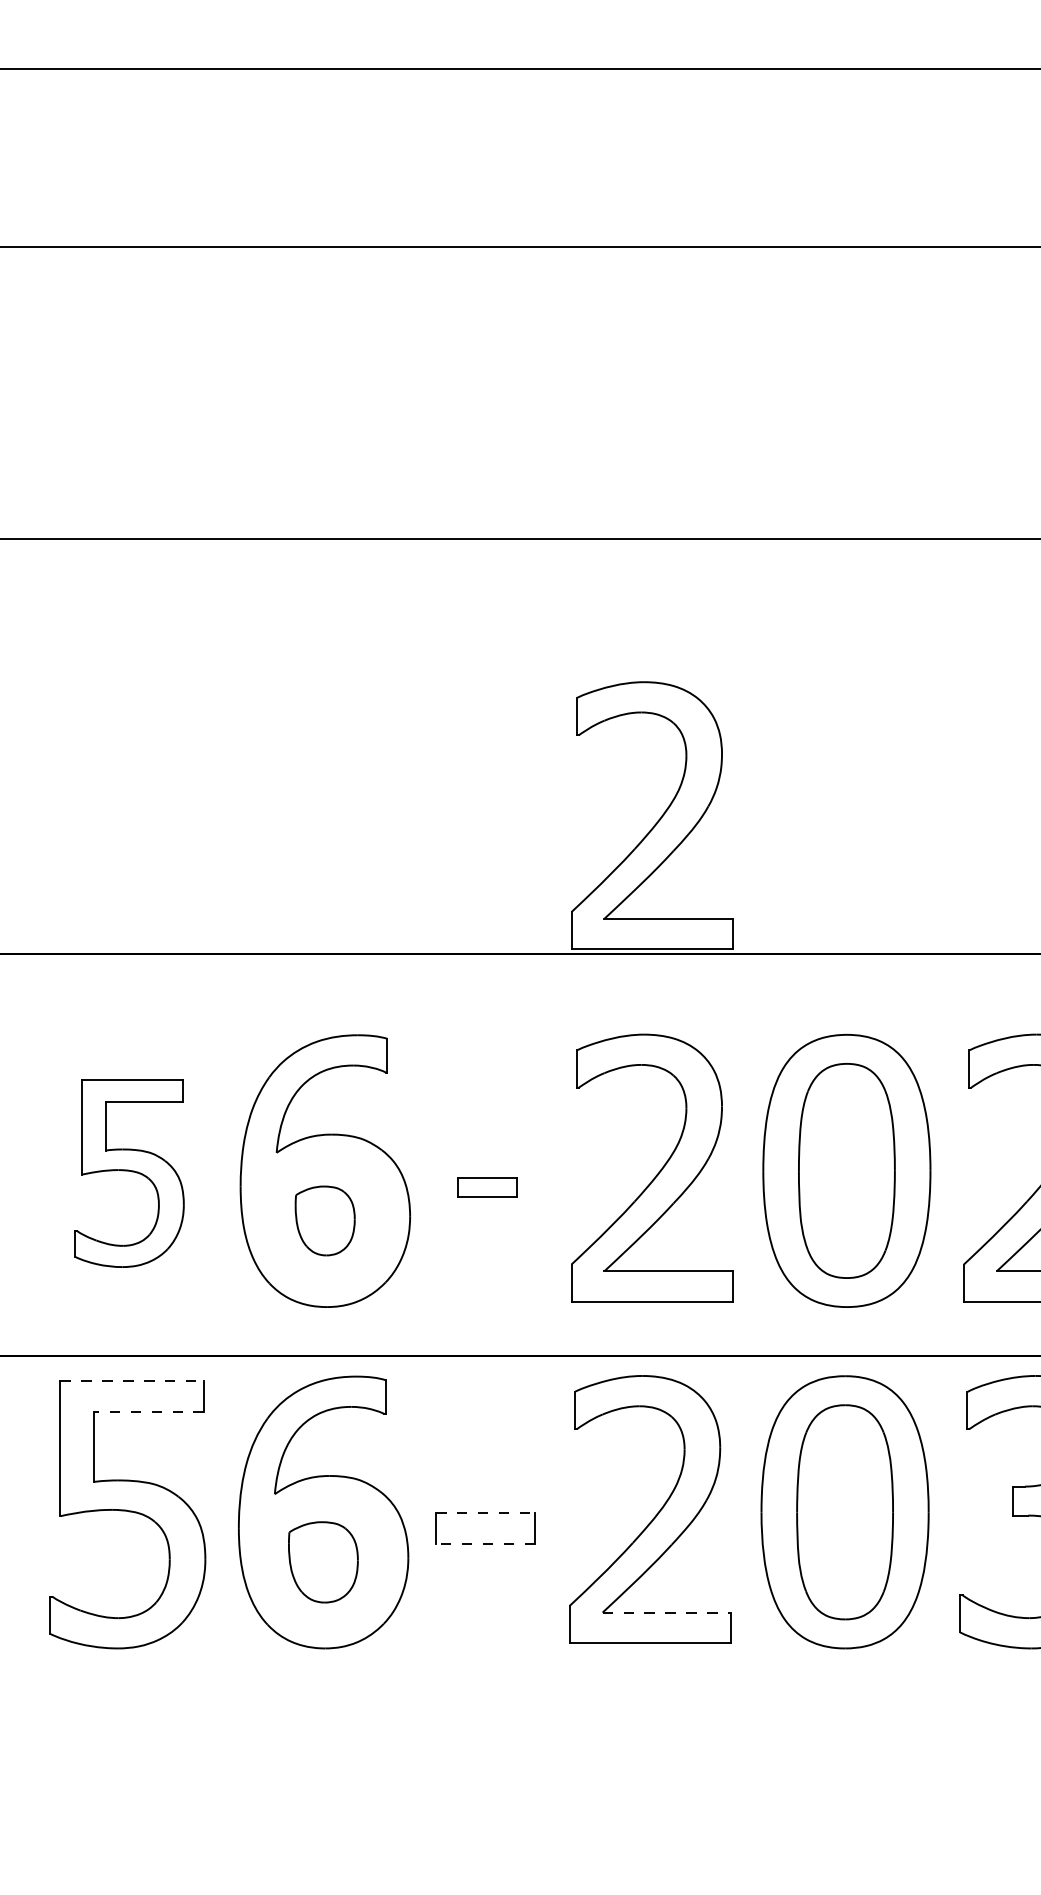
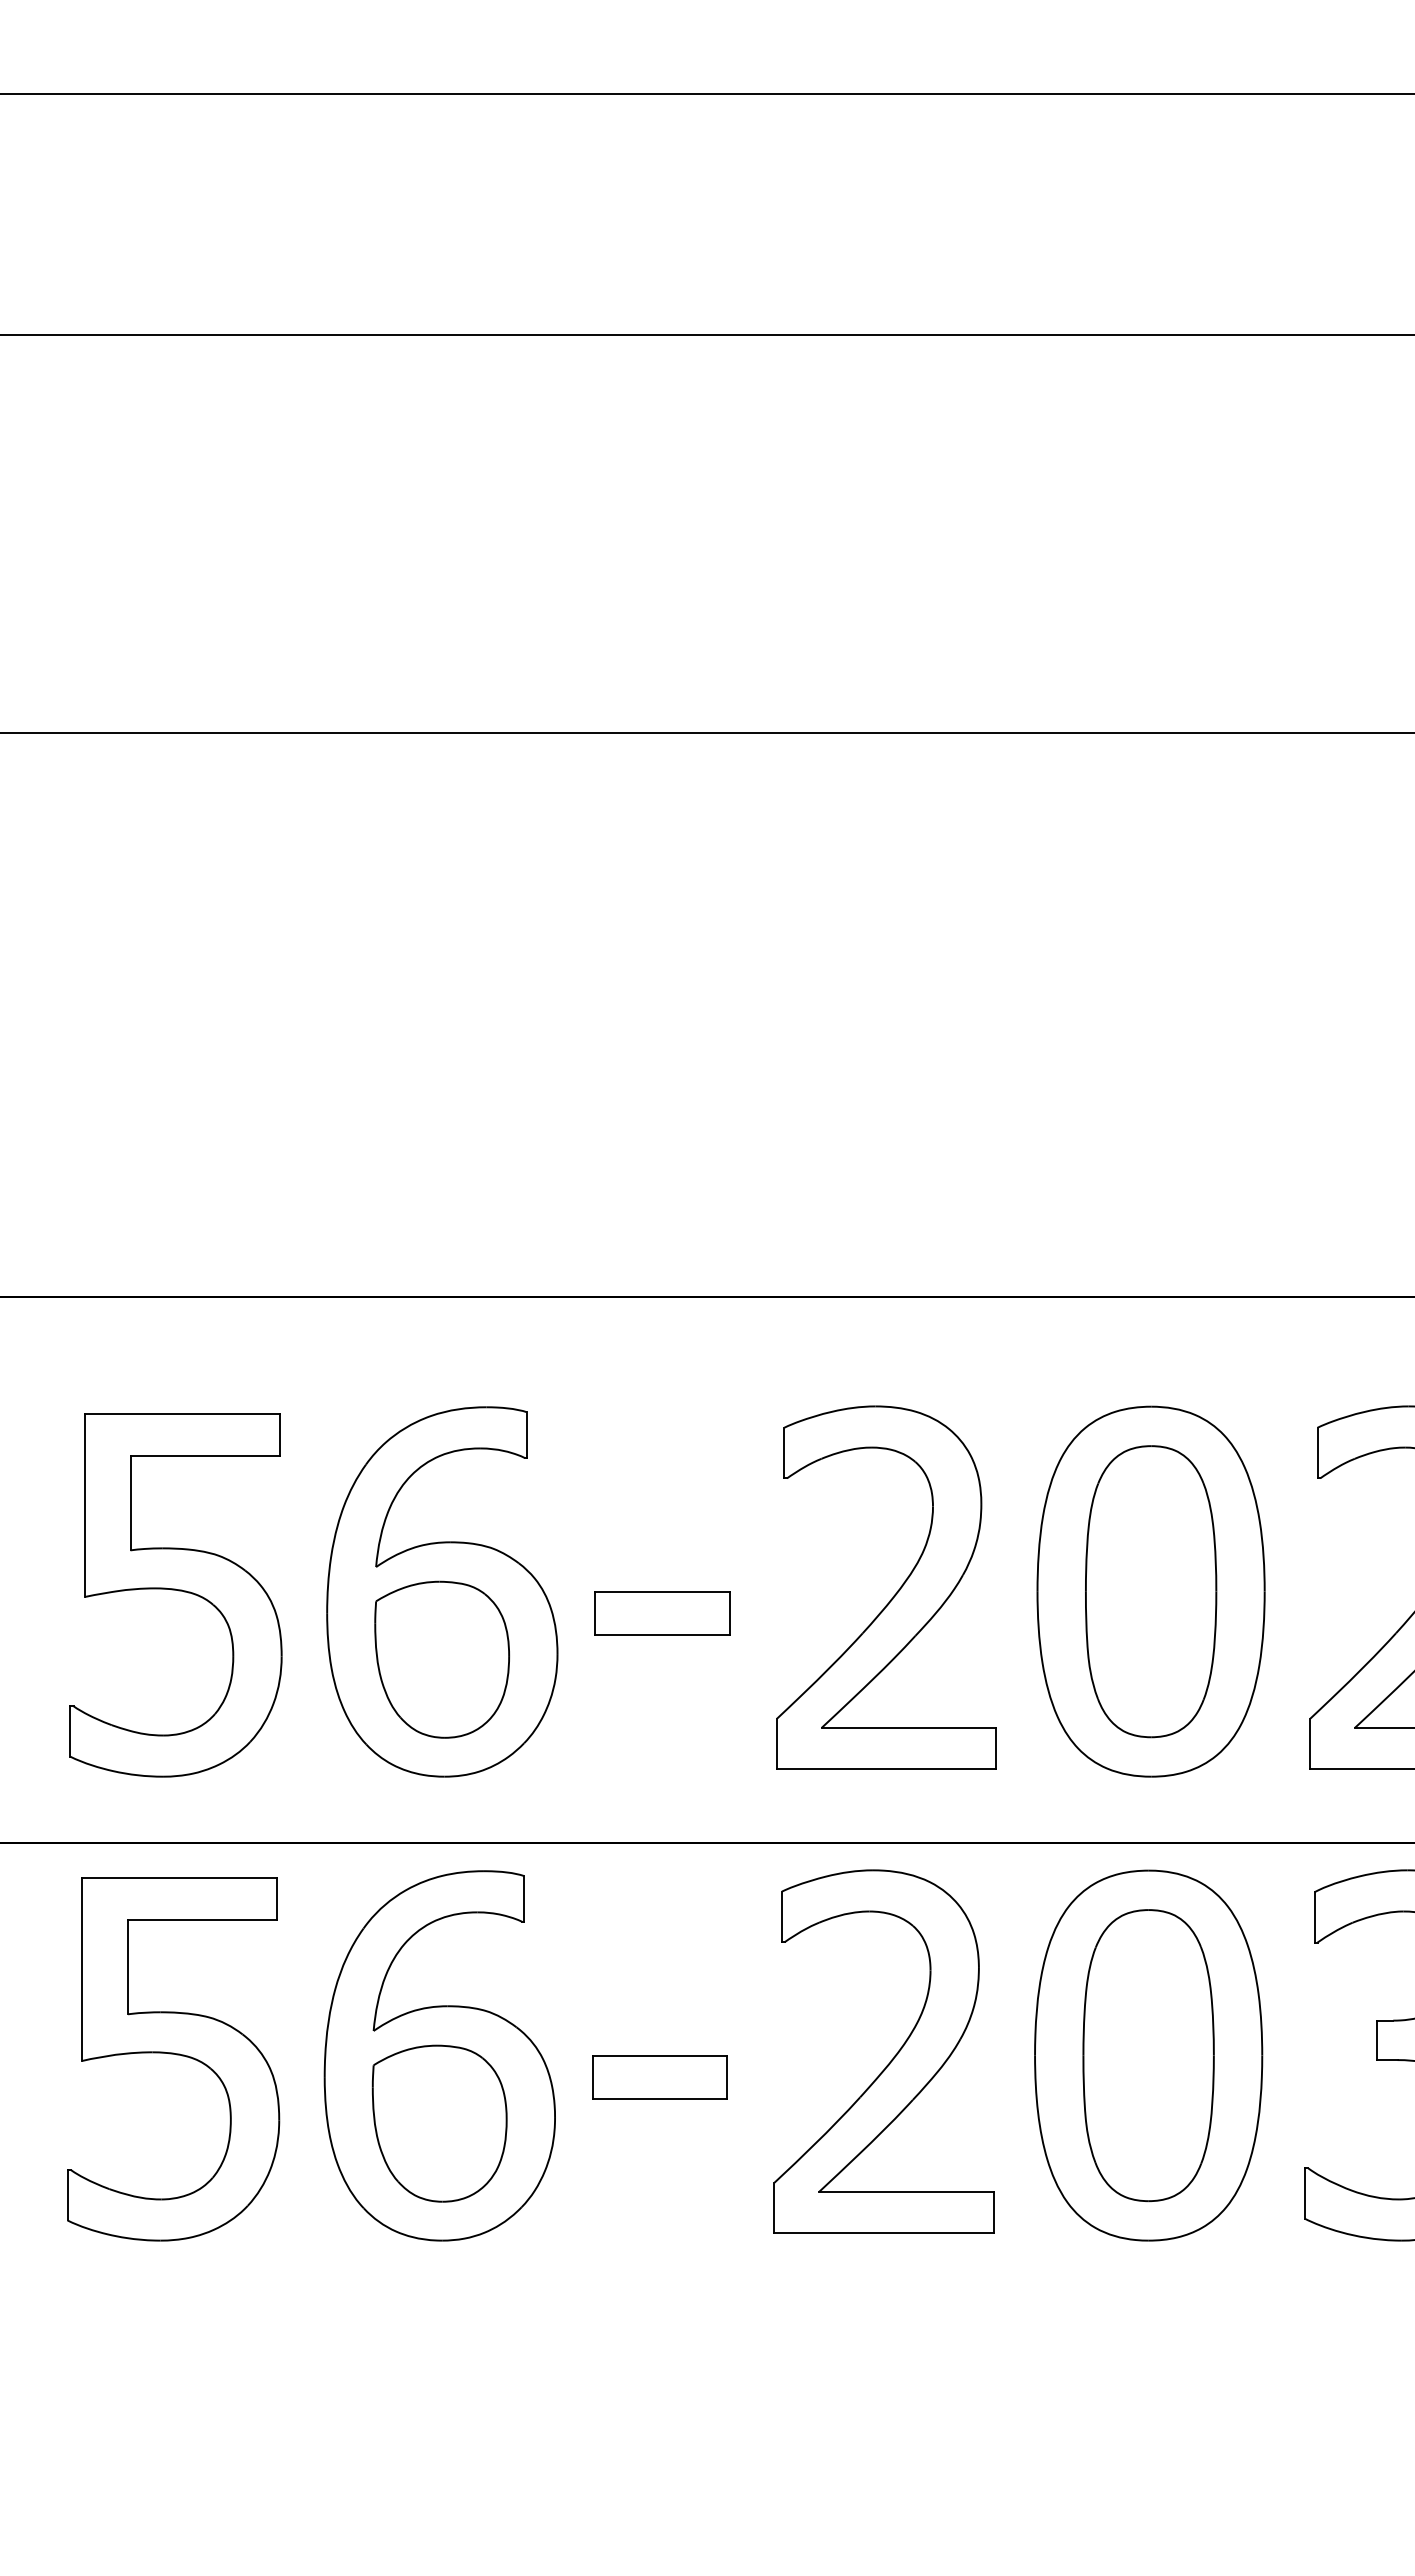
part: (658, 820) -> (894, 1115), removed
part: (129, 1173) -> (175, 1595), size x1.43
part: (487, 1187) -> (662, 1613), size x1.67
part: (324, 1220) -> (441, 1659), size x1.67
line: (132, 1381) -> (180, 1877), dashed -> solid
line: (148, 1412) -> (202, 1919), dashed -> solid
line: (485, 1512) -> (660, 2056), dashed -> solid
line: (485, 1544) -> (659, 2099), dashed -> solid
part: (323, 1562) -> (439, 2123), size x1.43
line: (666, 1612) -> (906, 2191), dashed -> solid

